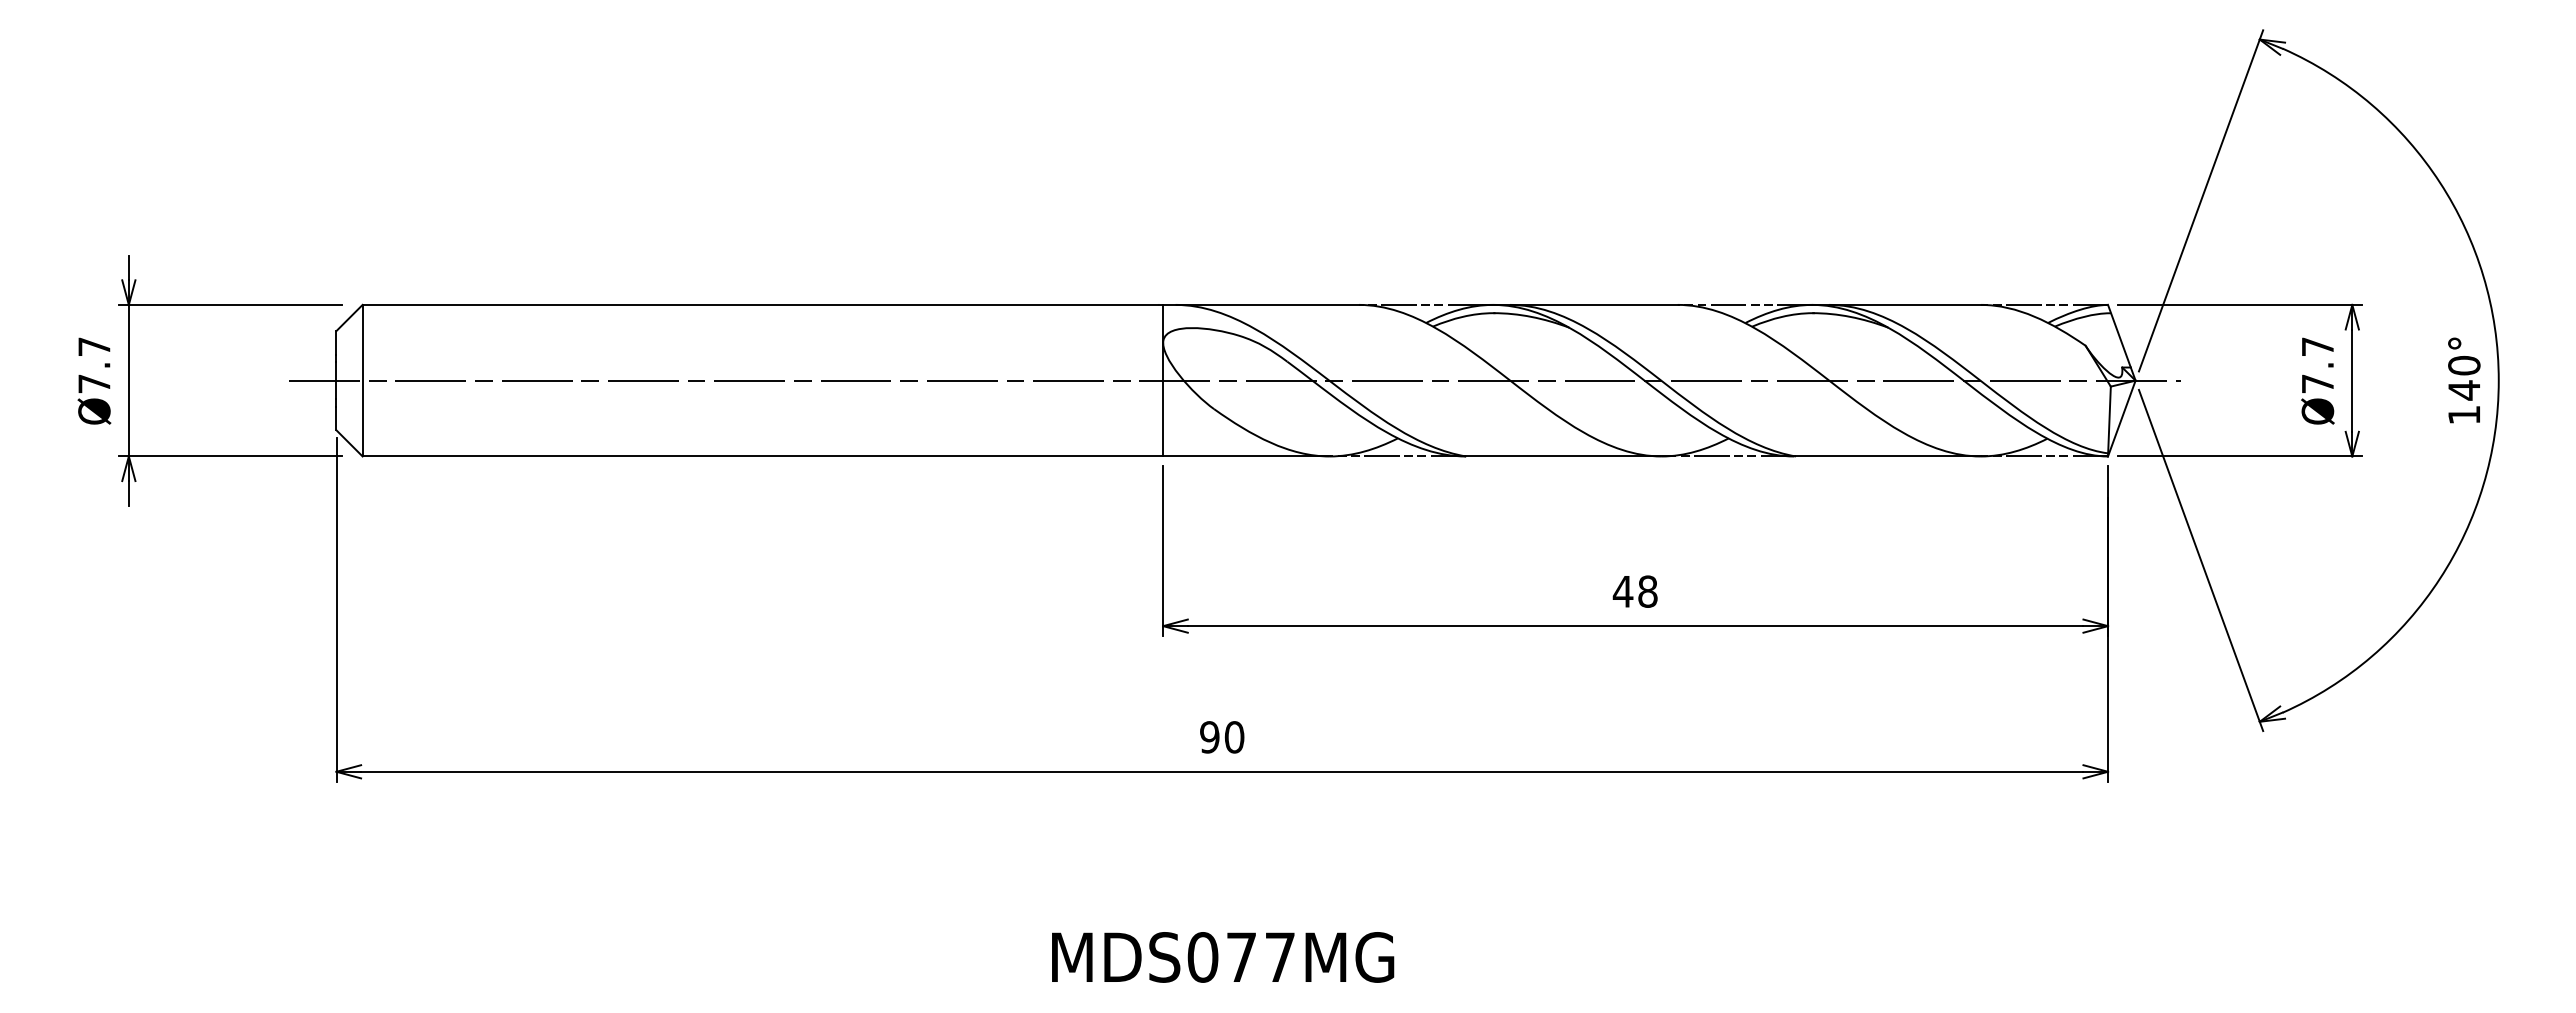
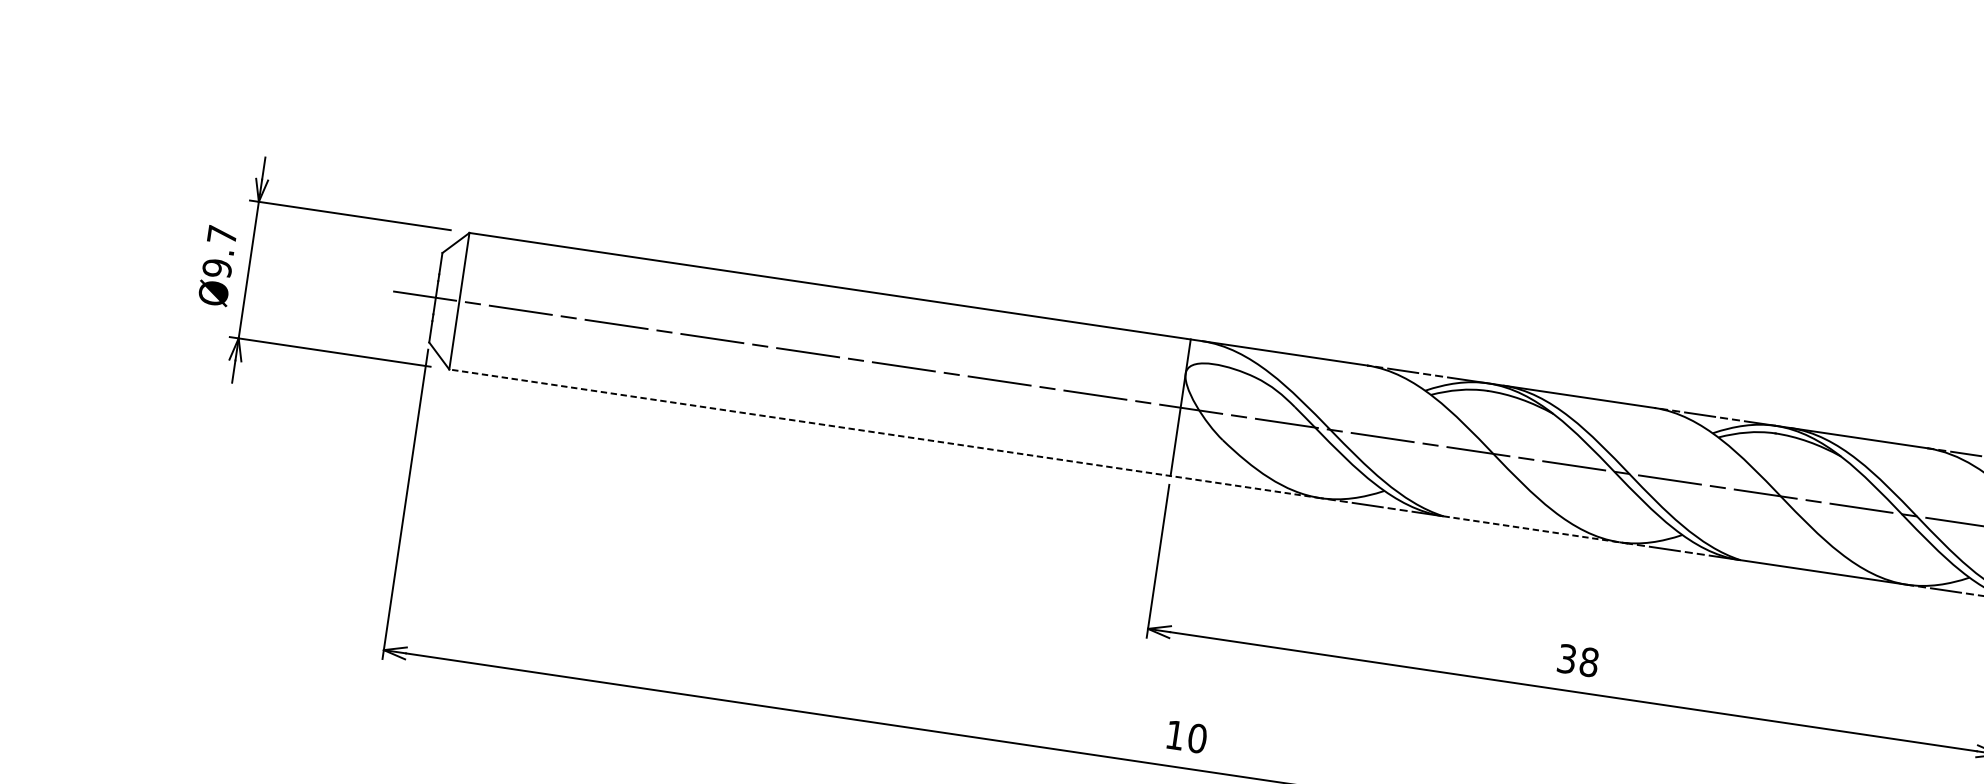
text: (94, 383) -> (217, 268), Ø7.7 -> Ø9.7
line: (846, 456) -> (885, 433), solid -> dashed
line: (1568, 456) -> (1535, 529), solid -> dashed
text: (1622, 591) -> (1566, 658), 48 -> 38
text: (1209, 737) -> (1174, 735), 90 -> 10

